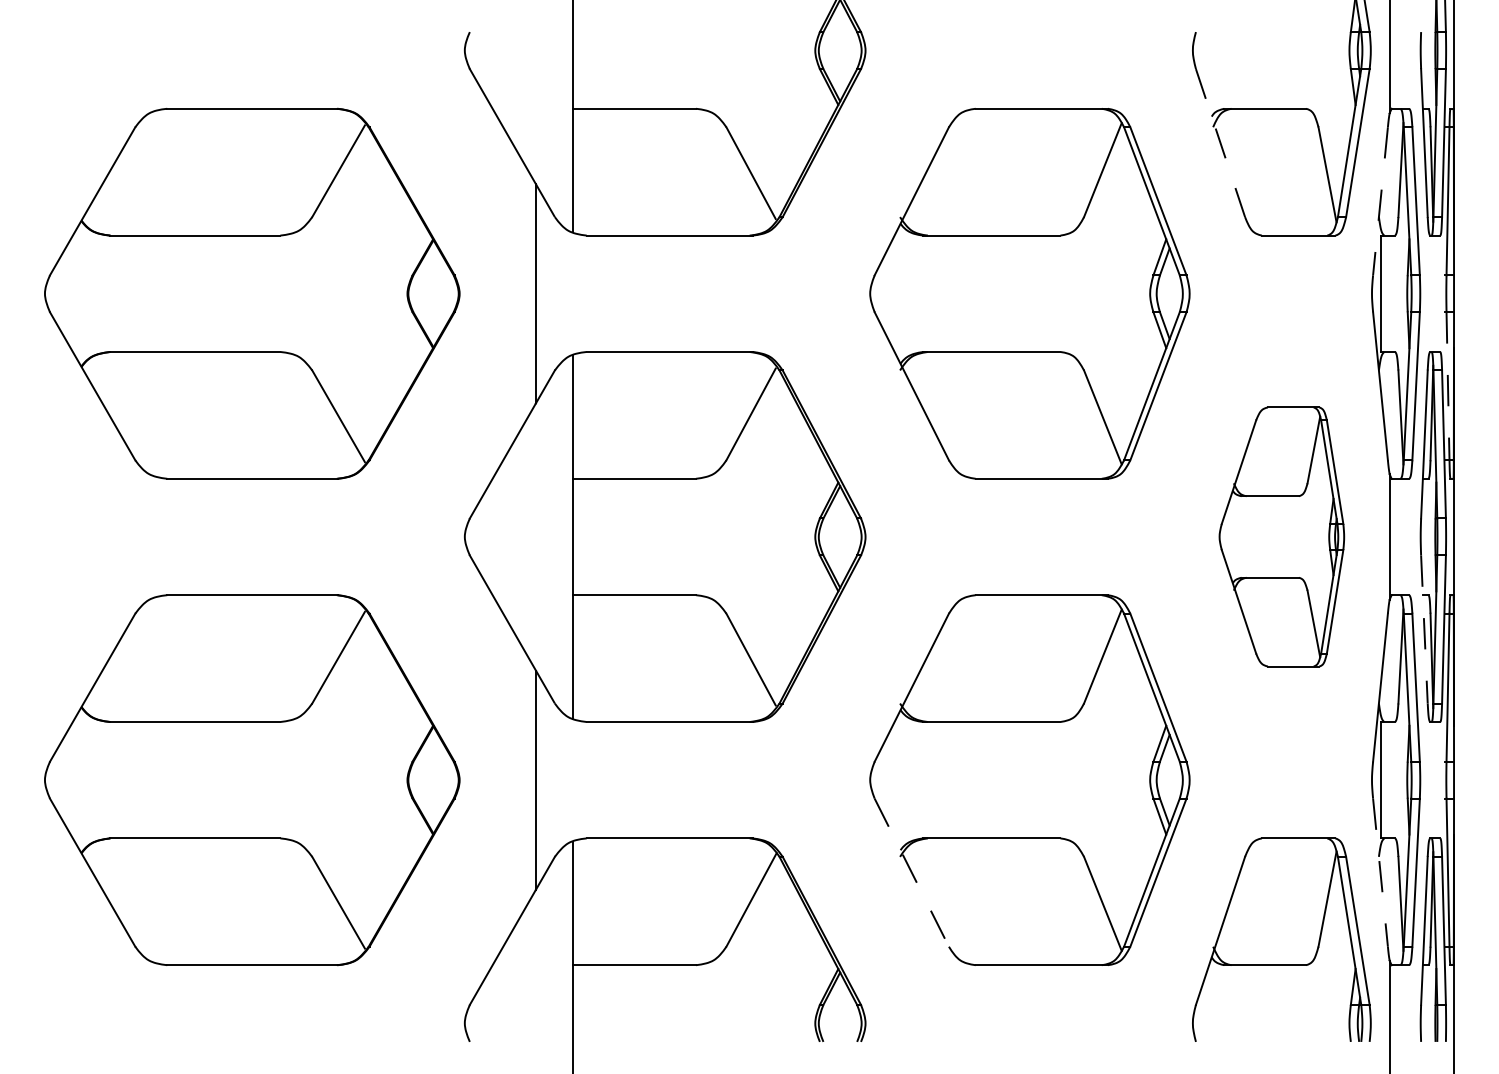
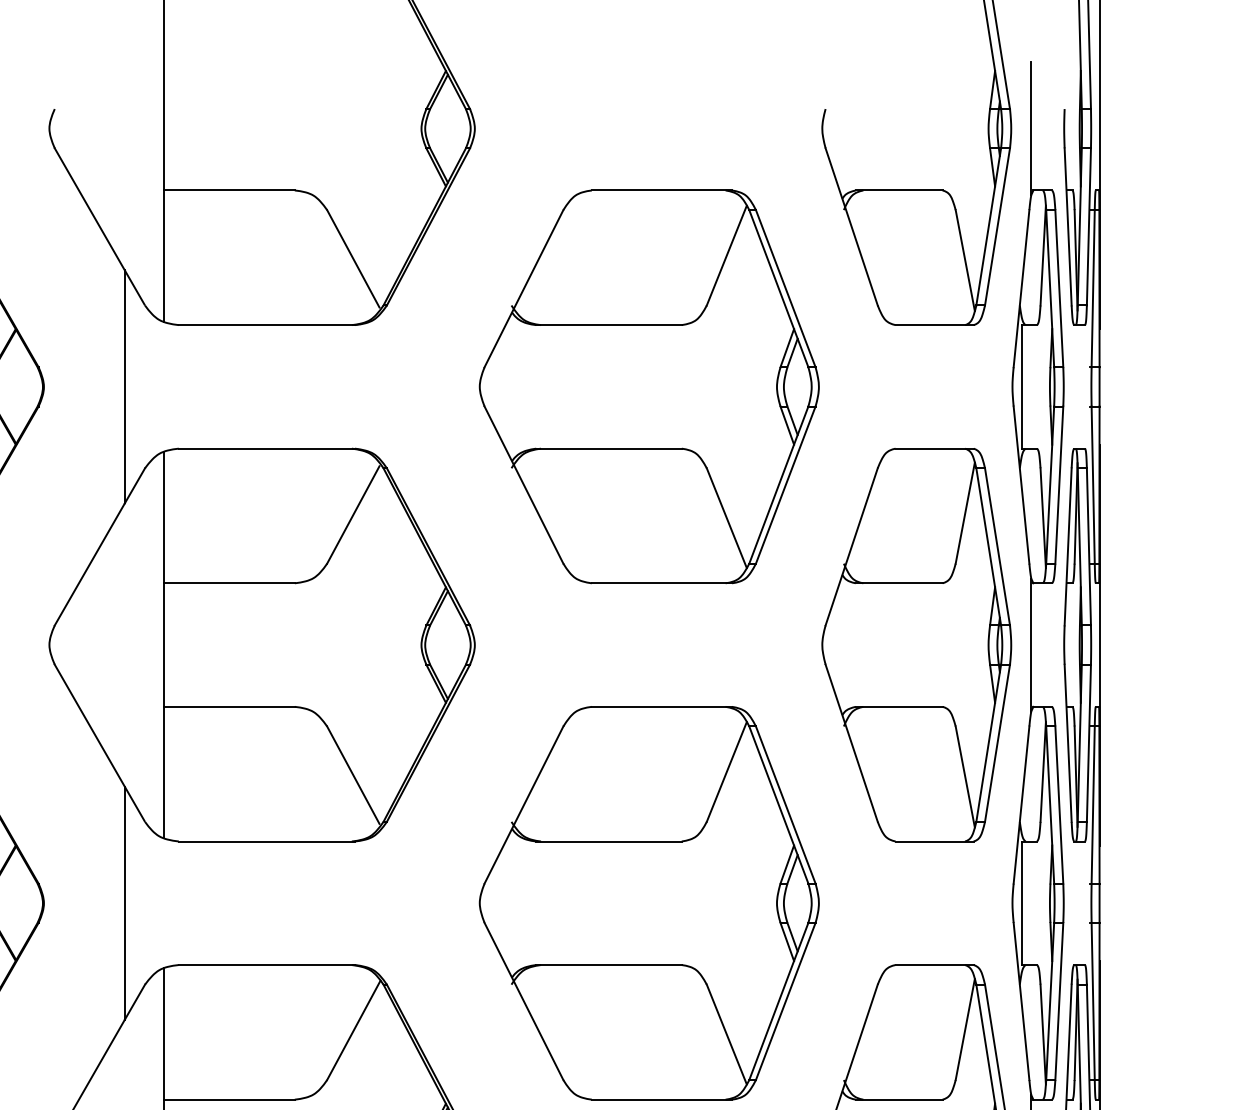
line: (1220, 143) -> (851, 227), dashed -> solid
line: (1380, 201) -> (1021, 288), dashed -> solid
line: (1448, 386) -> (1093, 485), dashed -> solid
part: (1281, 536) -> (916, 644), size x1.43
line: (1424, 630) -> (1068, 744), dashed -> solid
line: (911, 872) -> (523, 1001), dashed -> solid
line: (1380, 873) -> (1021, 1002), dashed -> solid

